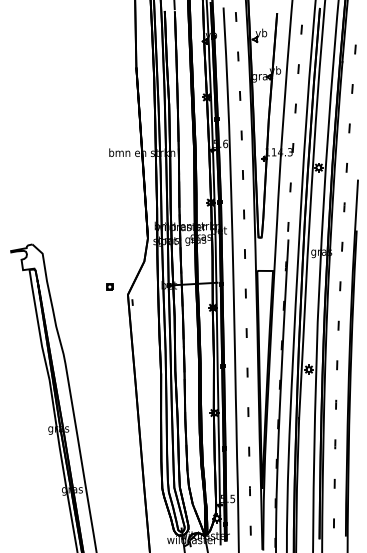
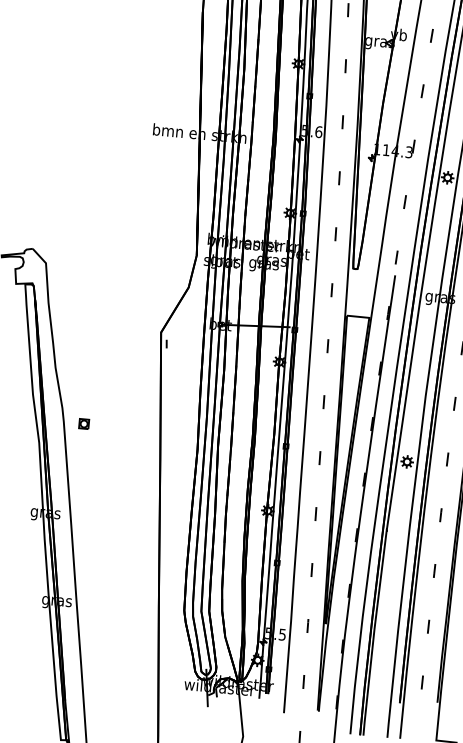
part: (109, 286) -> (83, 423), moved

